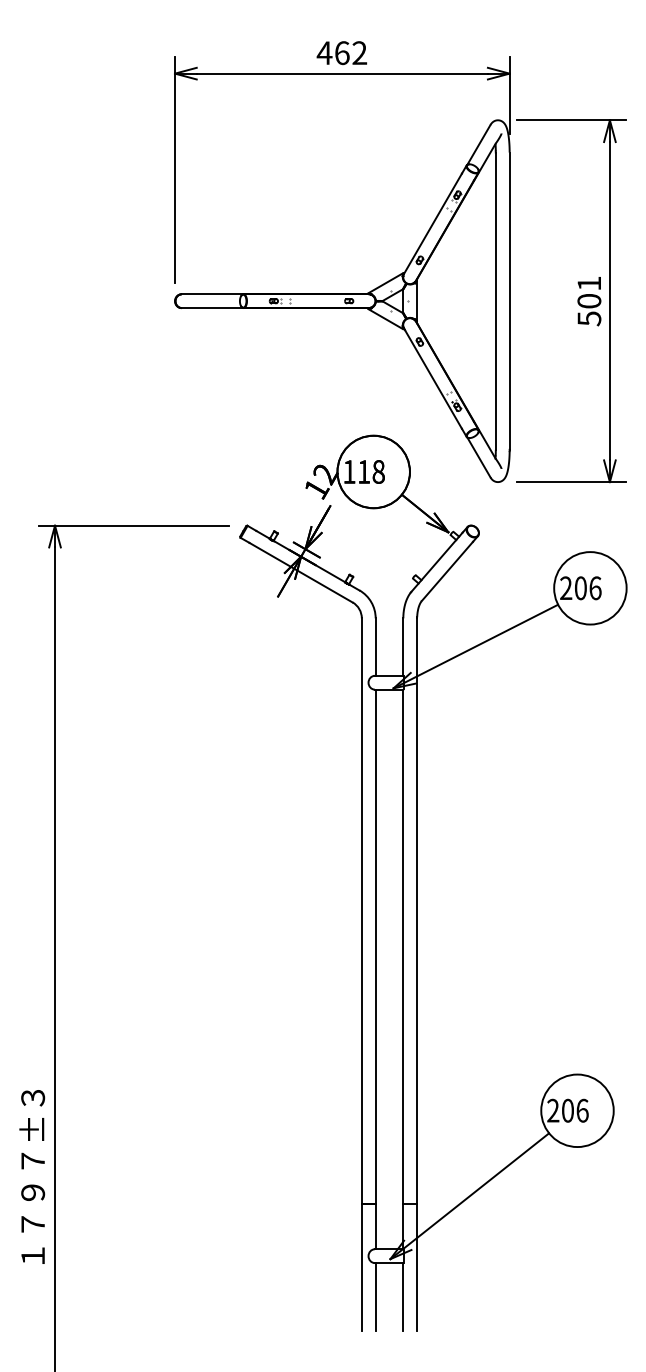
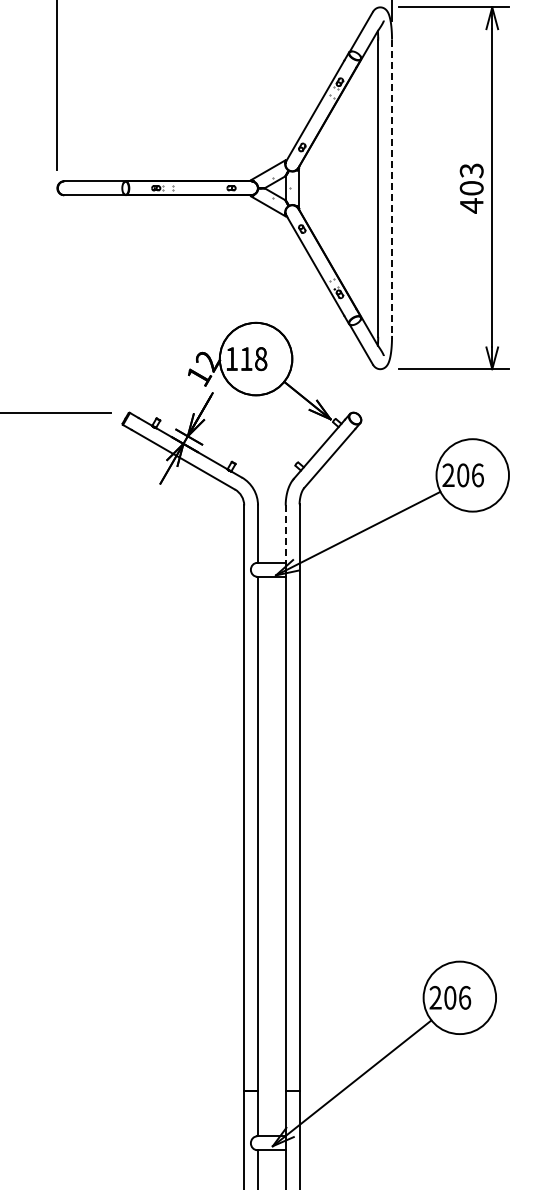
line: (509, 301) -> (391, 188), solid -> dashed
text: (589, 301) -> (471, 188), 501 -> 403
line: (403, 647) -> (285, 534), solid -> dashed

